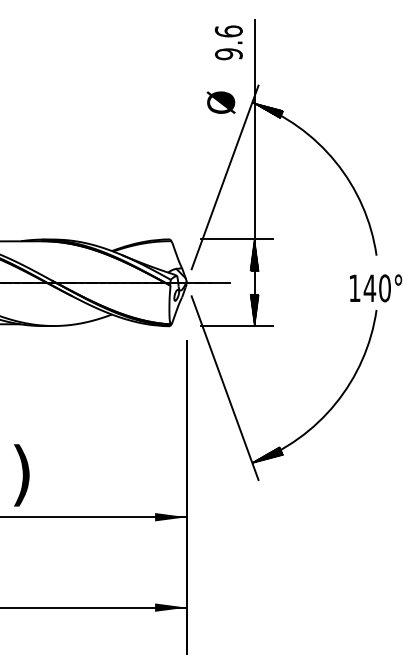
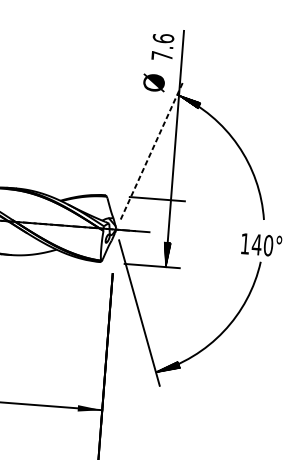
text: (228, 54) -> (161, 56), 9.6 -> 7.6
text: (220, 102) -> (153, 82), moved
line: (225, 177) -> (152, 150), solid -> dashed
hatch: (254, 255) -> (169, 212), removed

